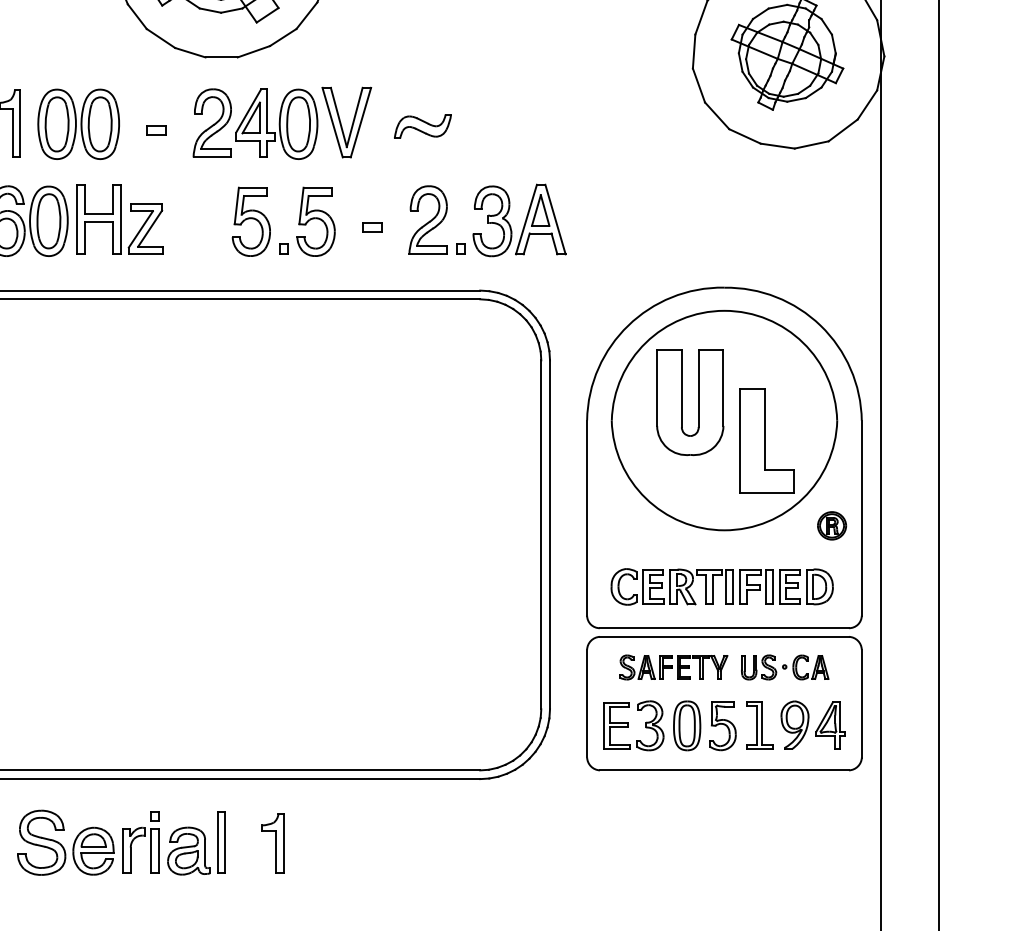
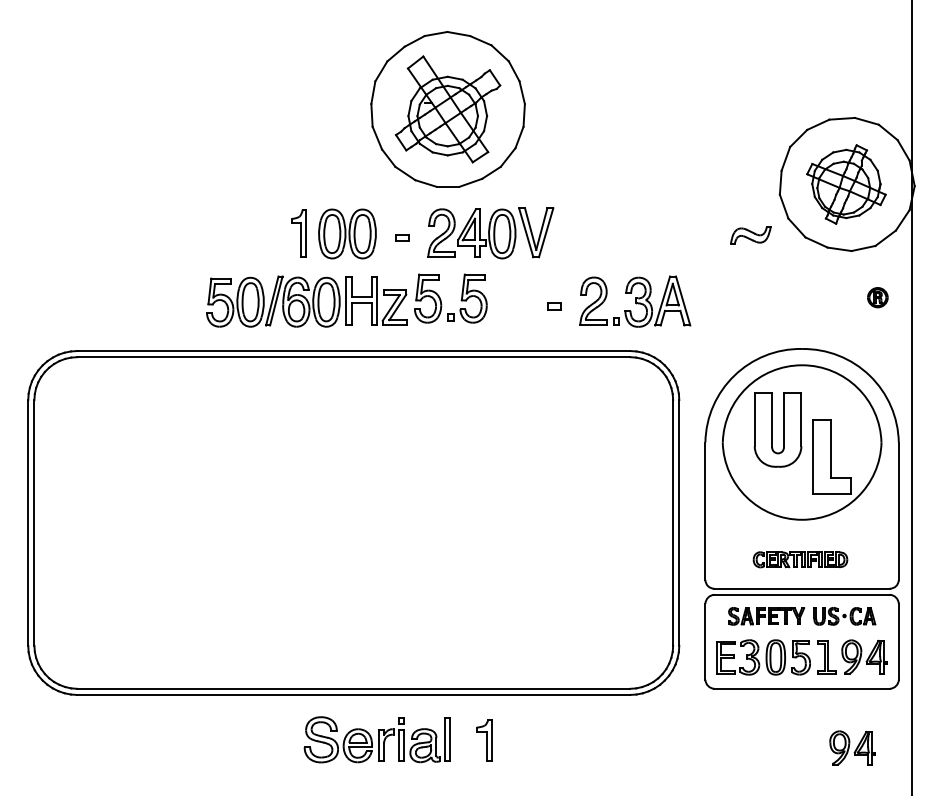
part: (422, 126) -> (750, 235), moved
part: (270, 223) -> (441, 299), moved
part: (831, 525) -> (877, 297), moved
part: (722, 586) -> (800, 559), size x0.6
part: (796, 853) -> (852, 747), added

